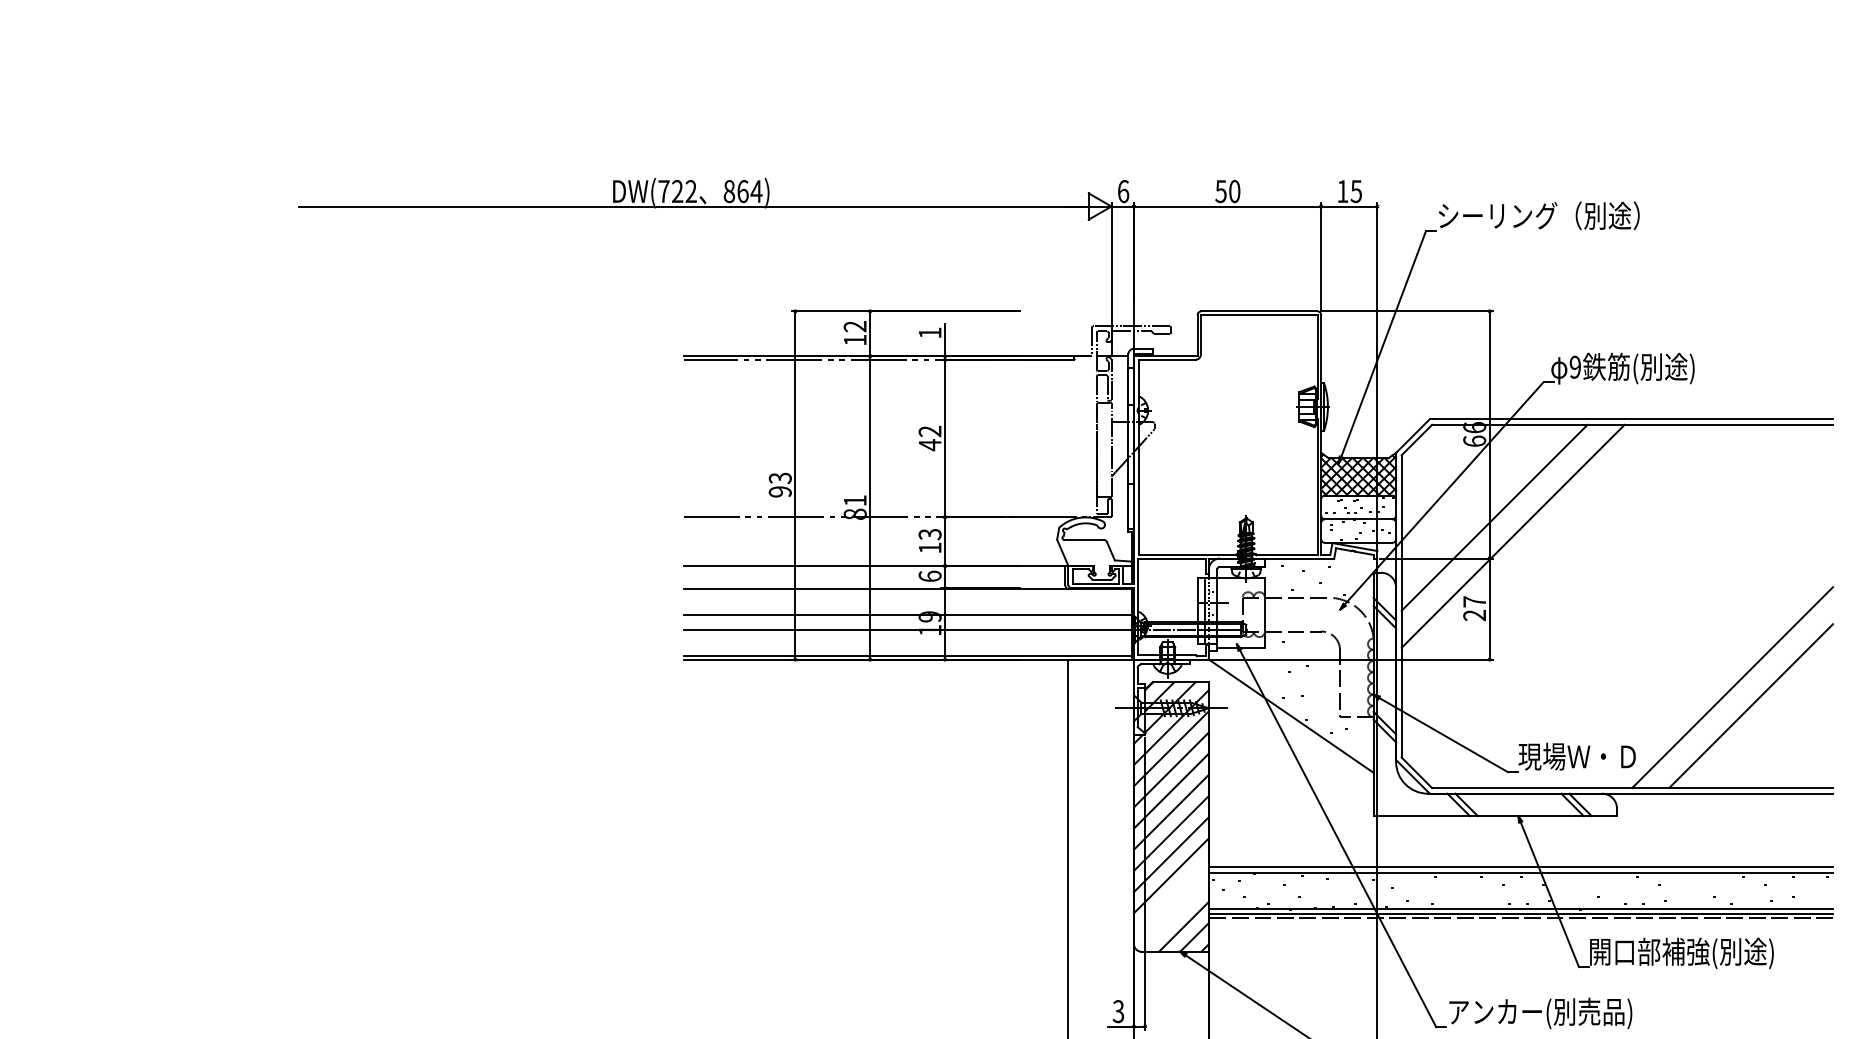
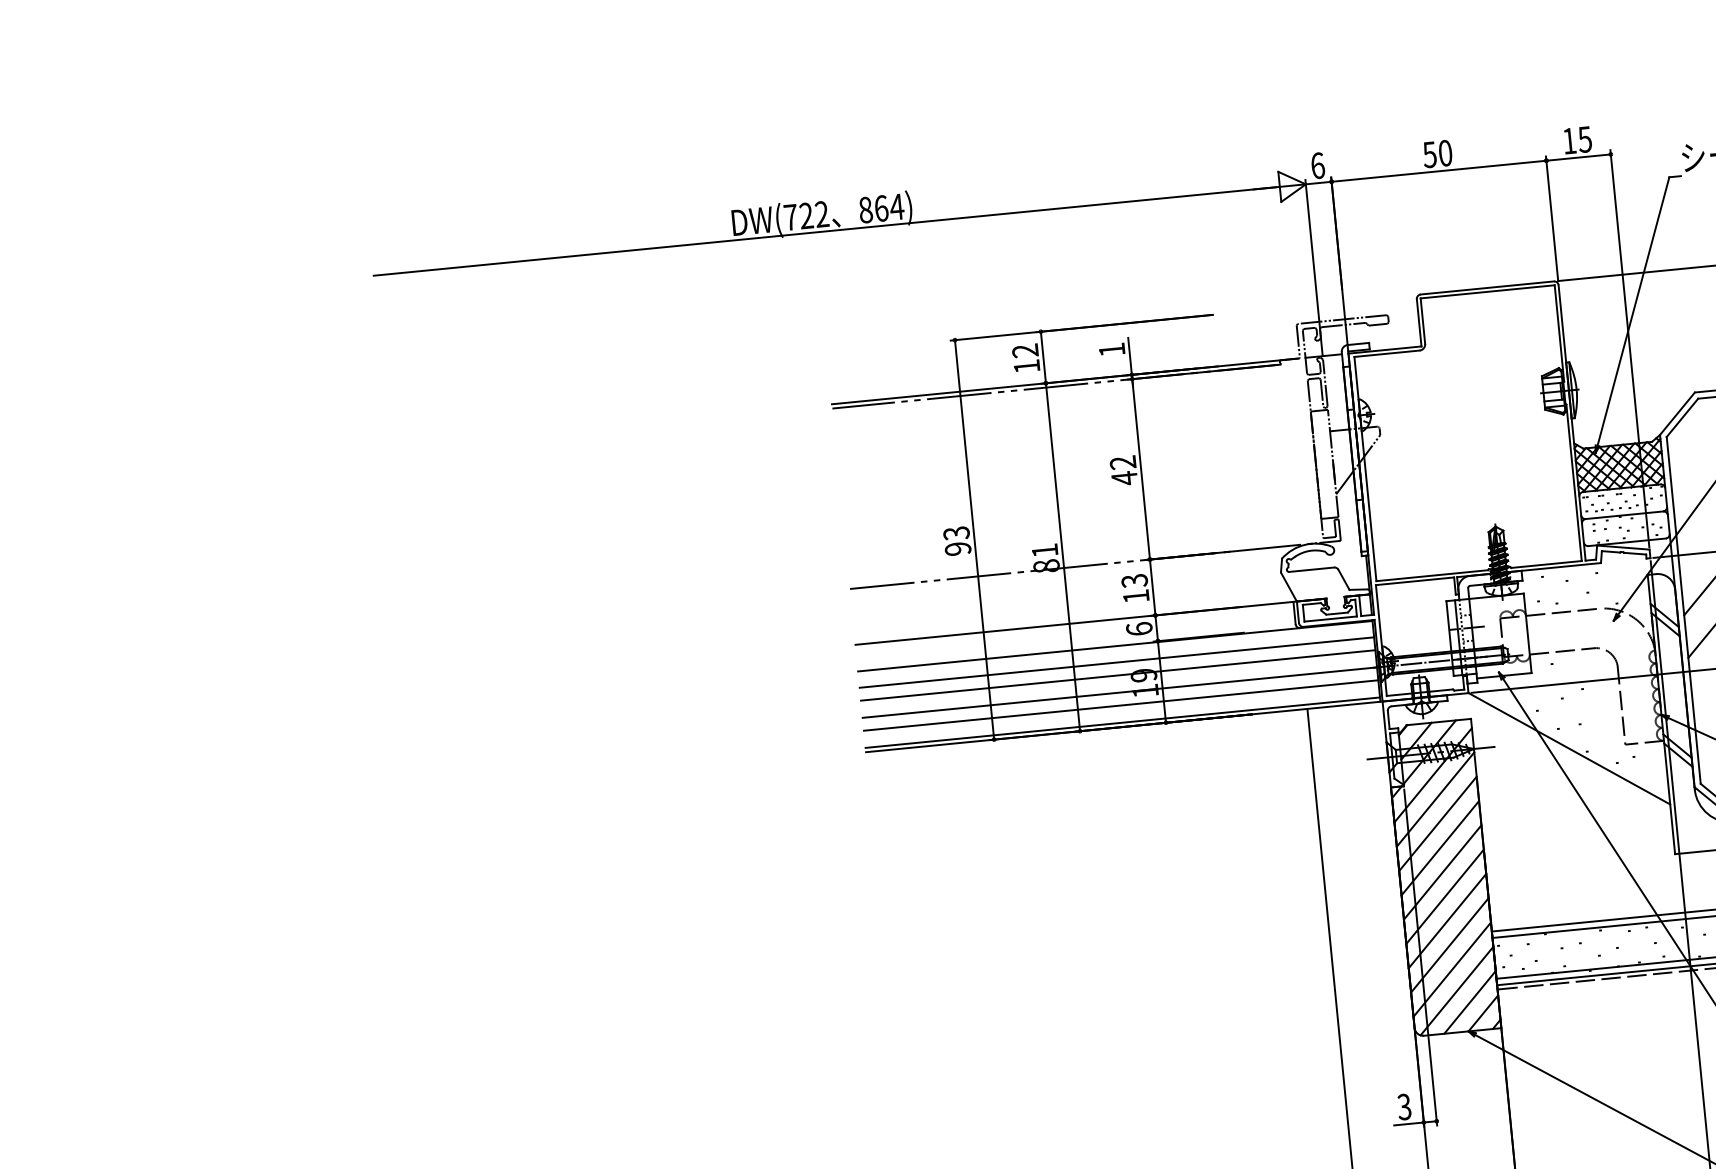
line: (907, 603) -> (1116, 662), added
line: (907, 640) -> (1120, 705), added
line: (1170, 896) -> (1451, 969), added
line: (1173, 915) -> (1456, 990), added

